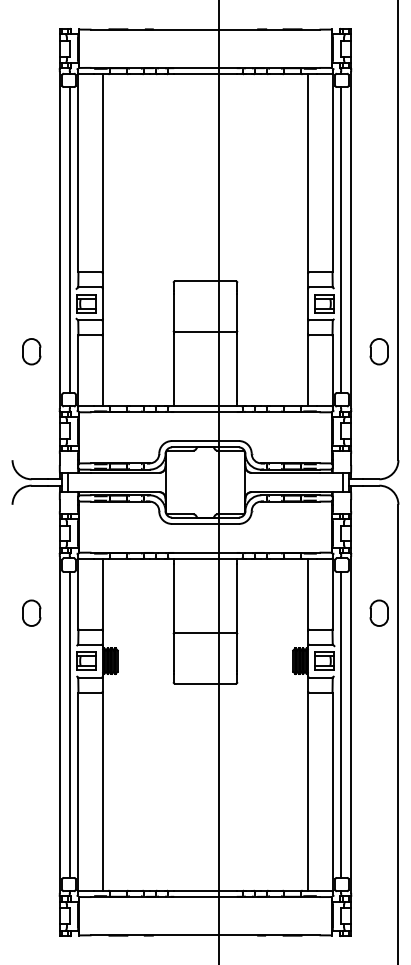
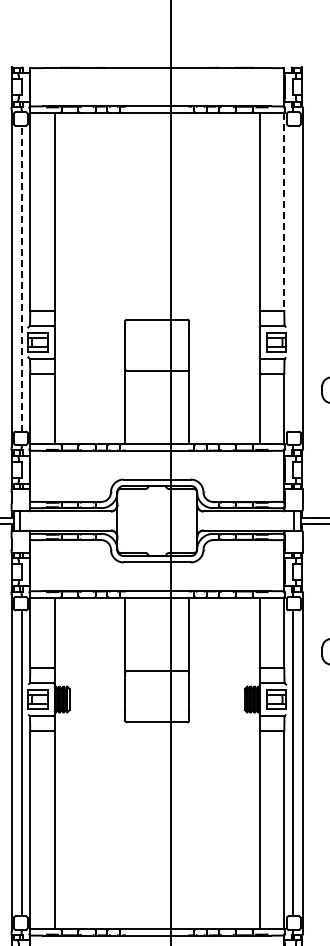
line: (332, 173) -> (284, 212), solid -> dashed
line: (69, 240) -> (21, 279), solid -> dashed
line: (341, 240) -> (293, 279), removed

